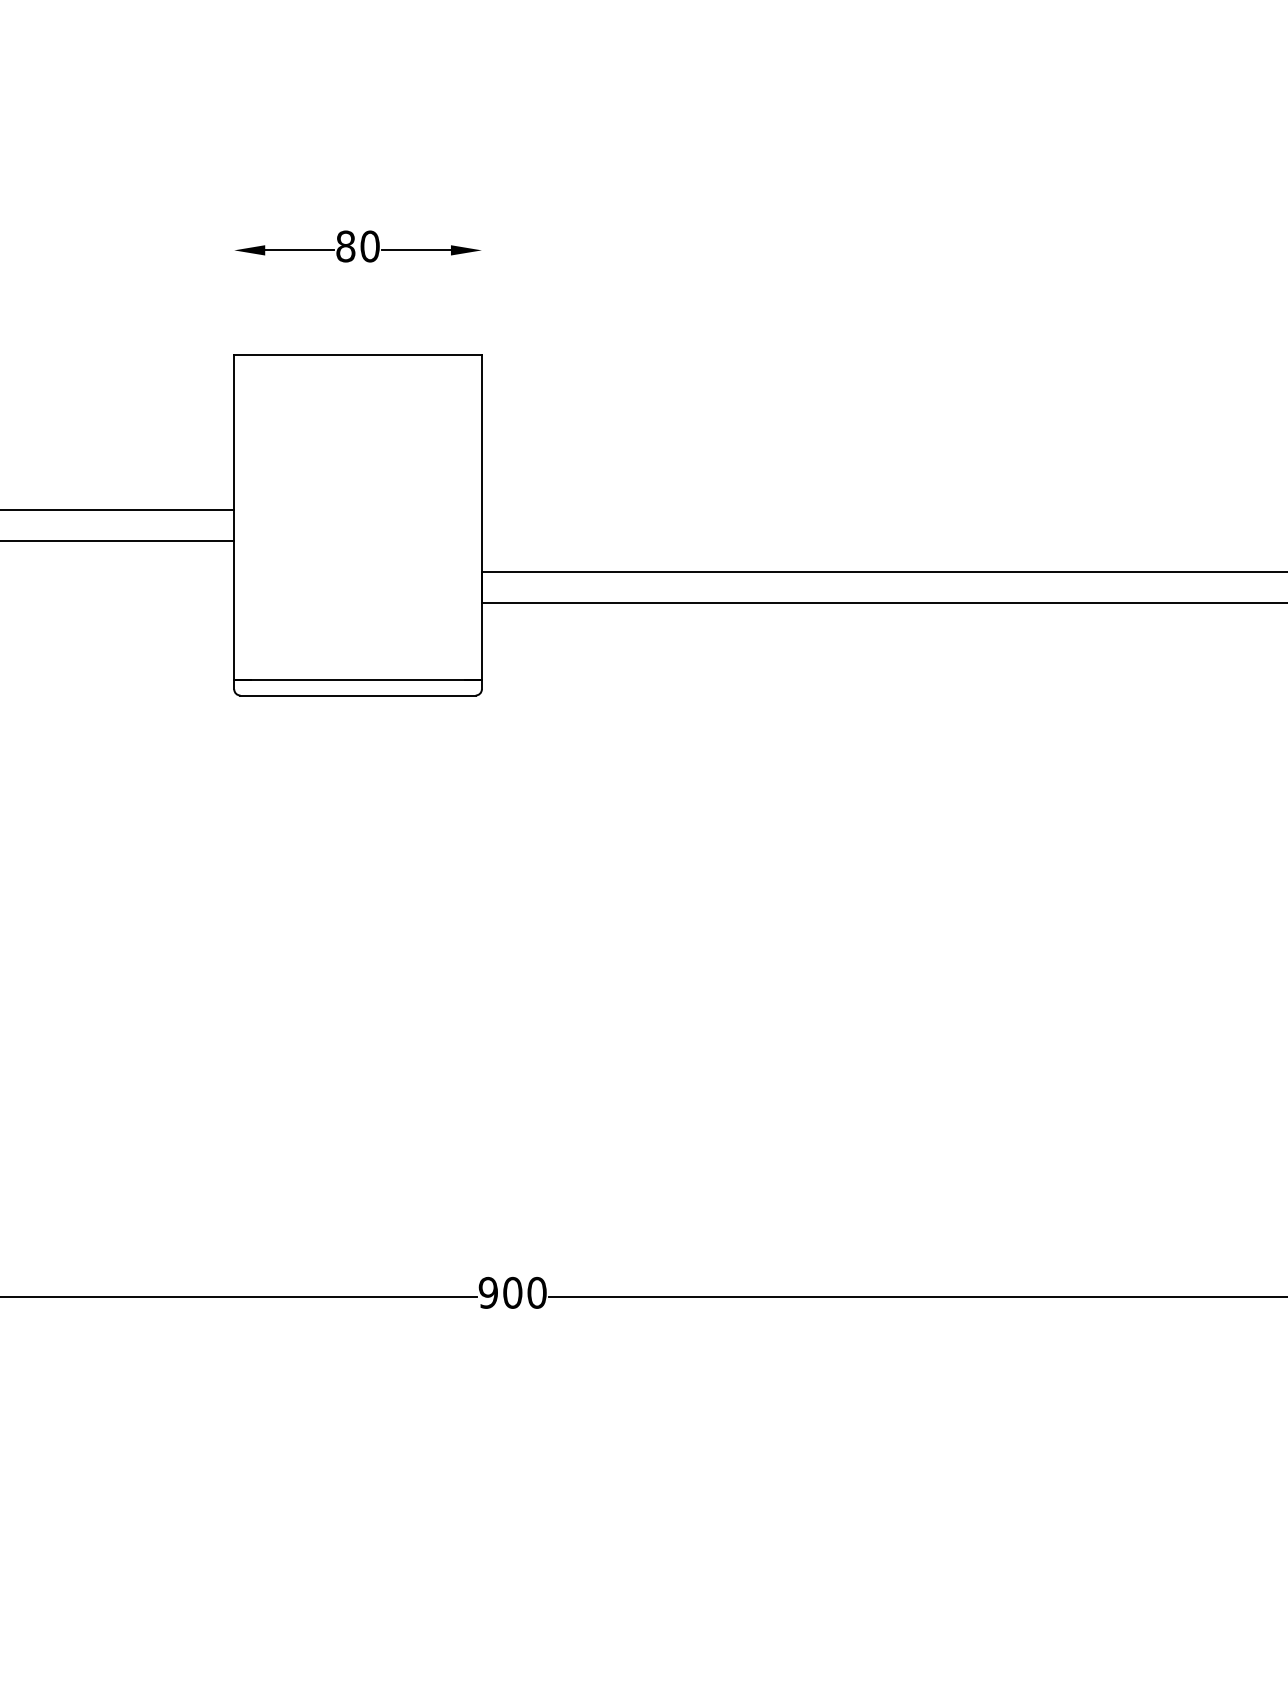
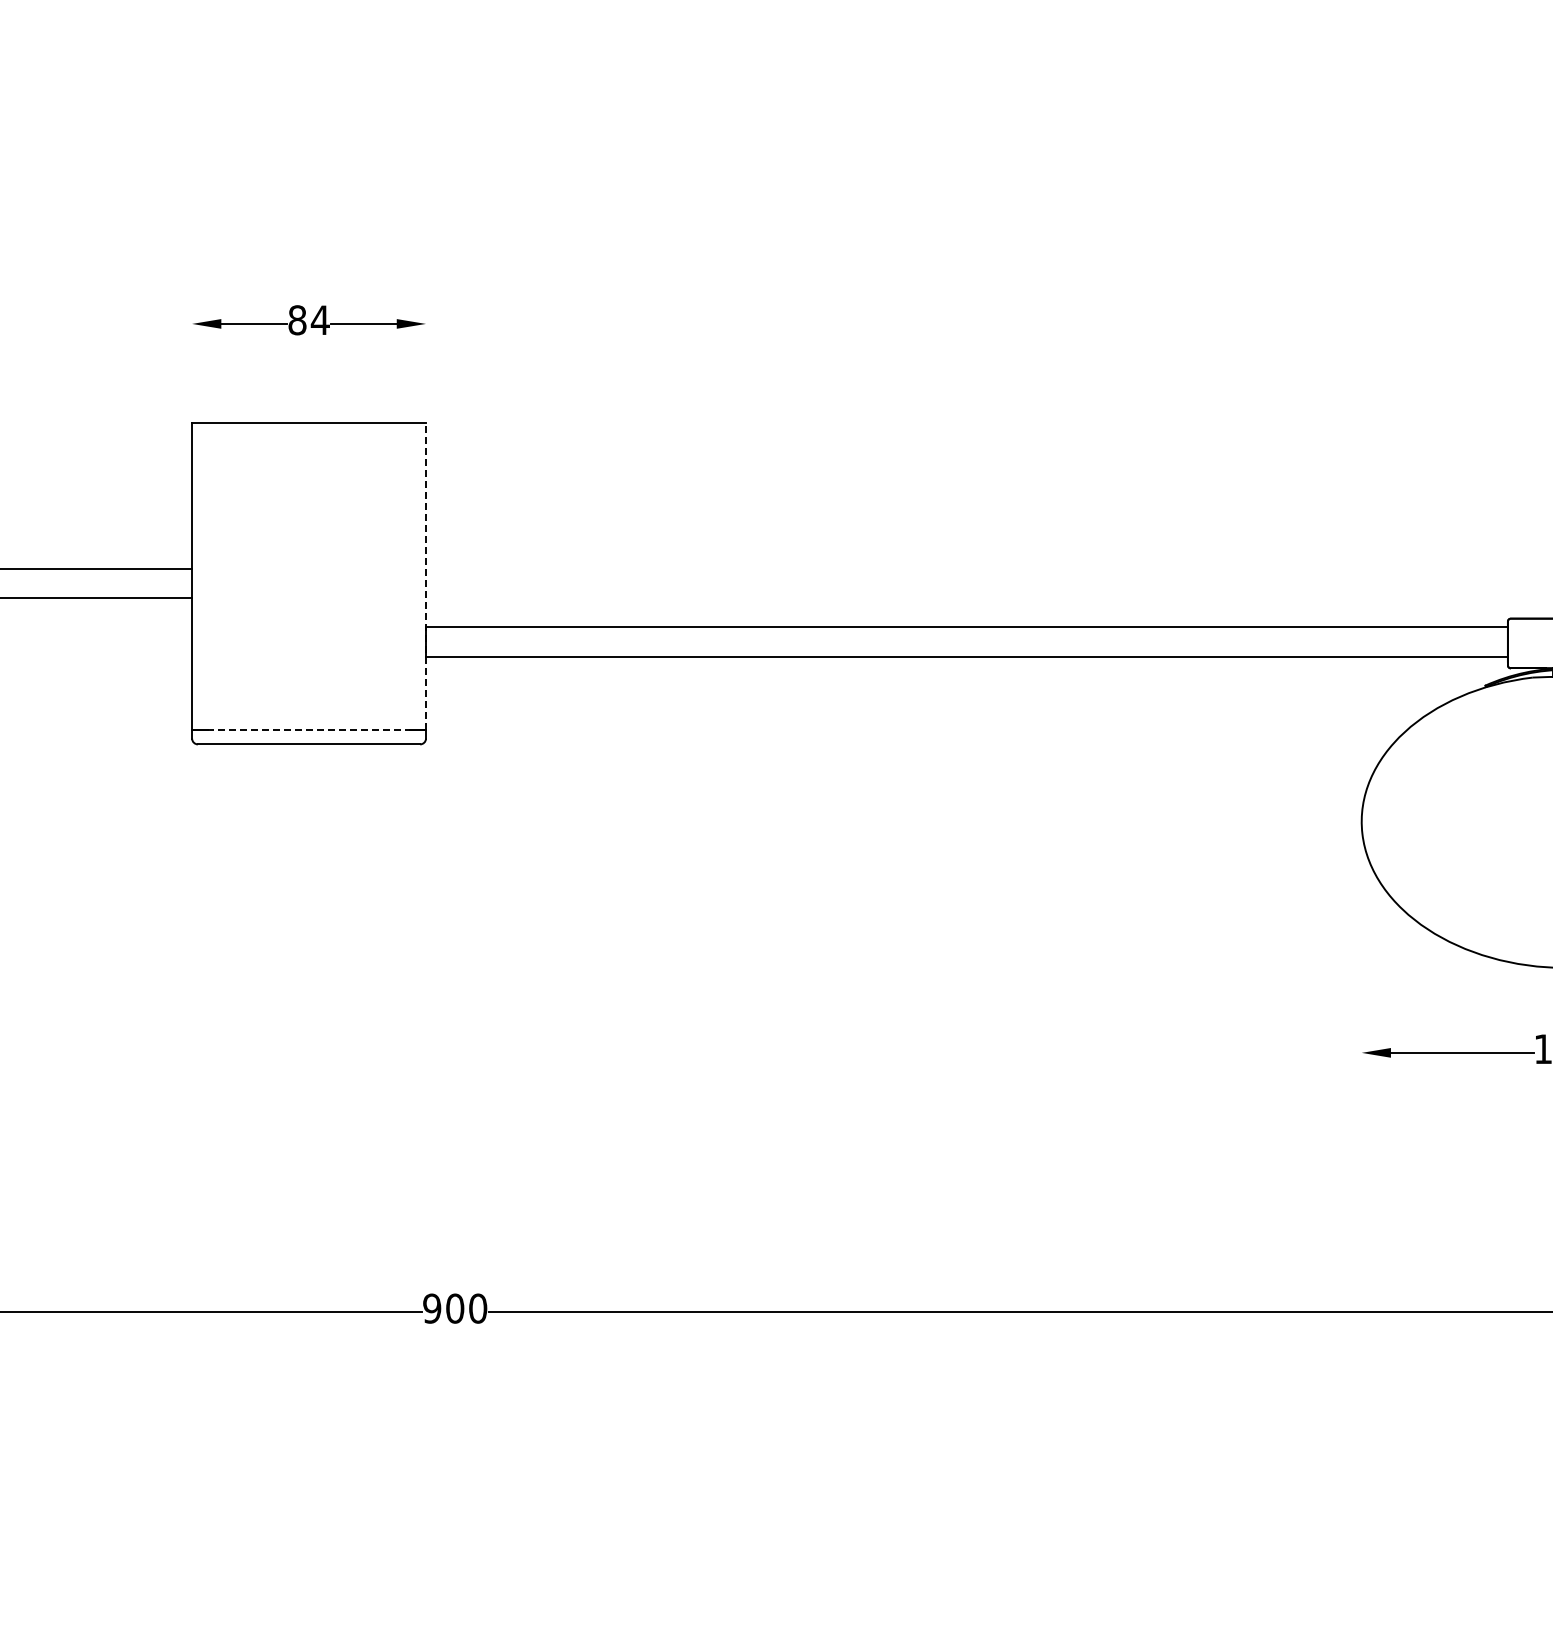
text: (369, 246) -> (319, 320), 80 -> 84
line: (482, 517) -> (426, 576), solid -> dashed
line: (358, 679) -> (309, 729), solid -> dashed

